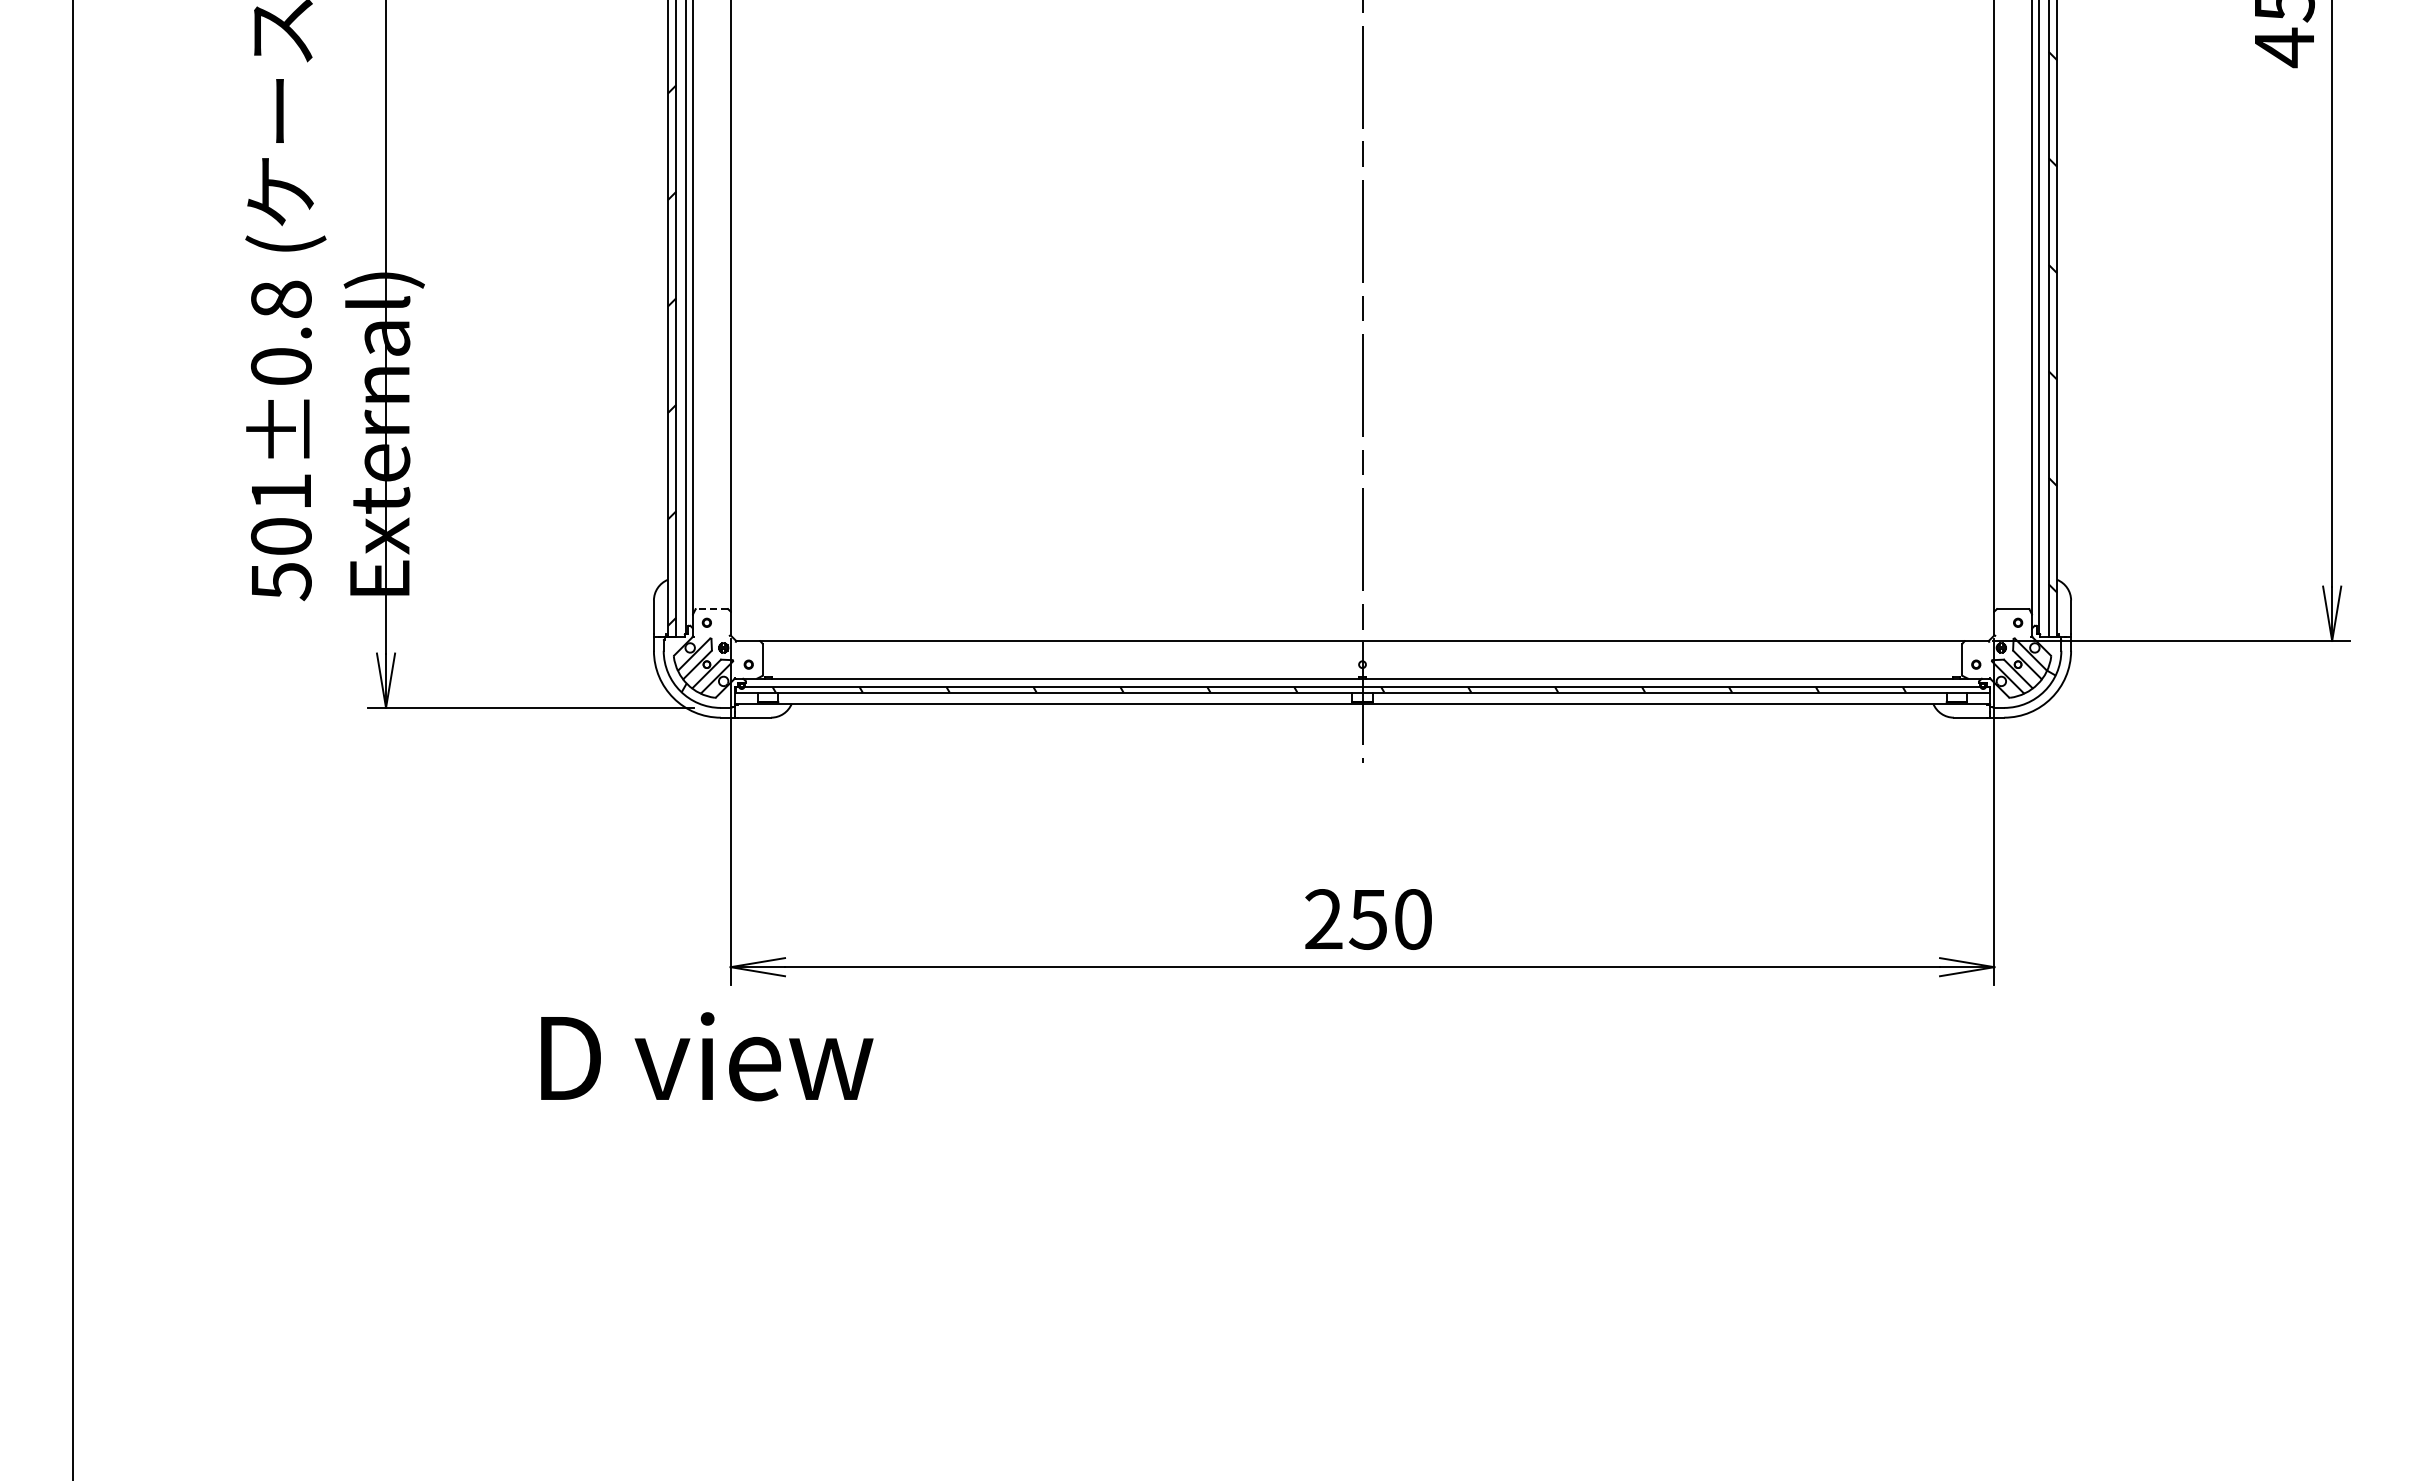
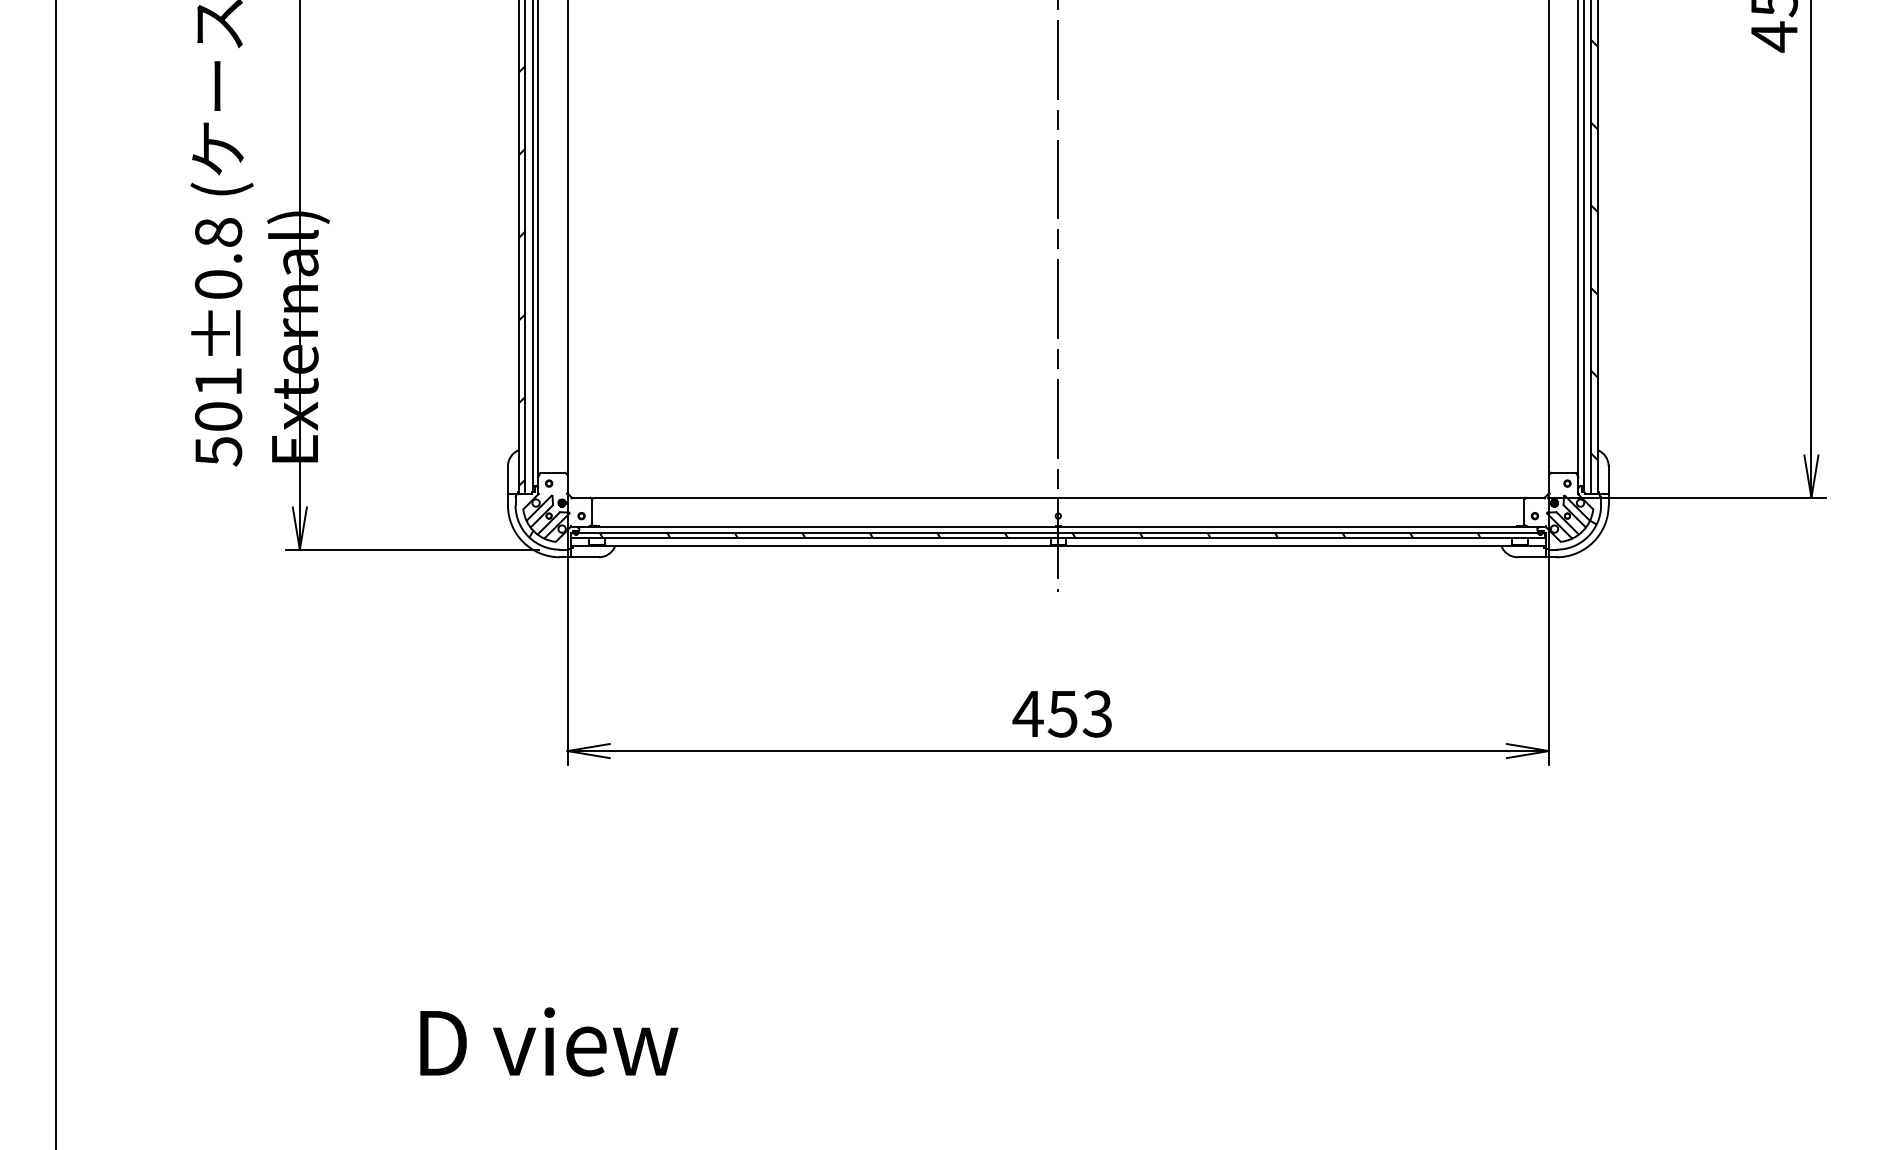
line: (711, 608) -> (552, 472), dashed -> solid
text: (1367, 919) -> (1062, 714), 250 -> 453
text: (707, 1056) -> (549, 1041), moved

